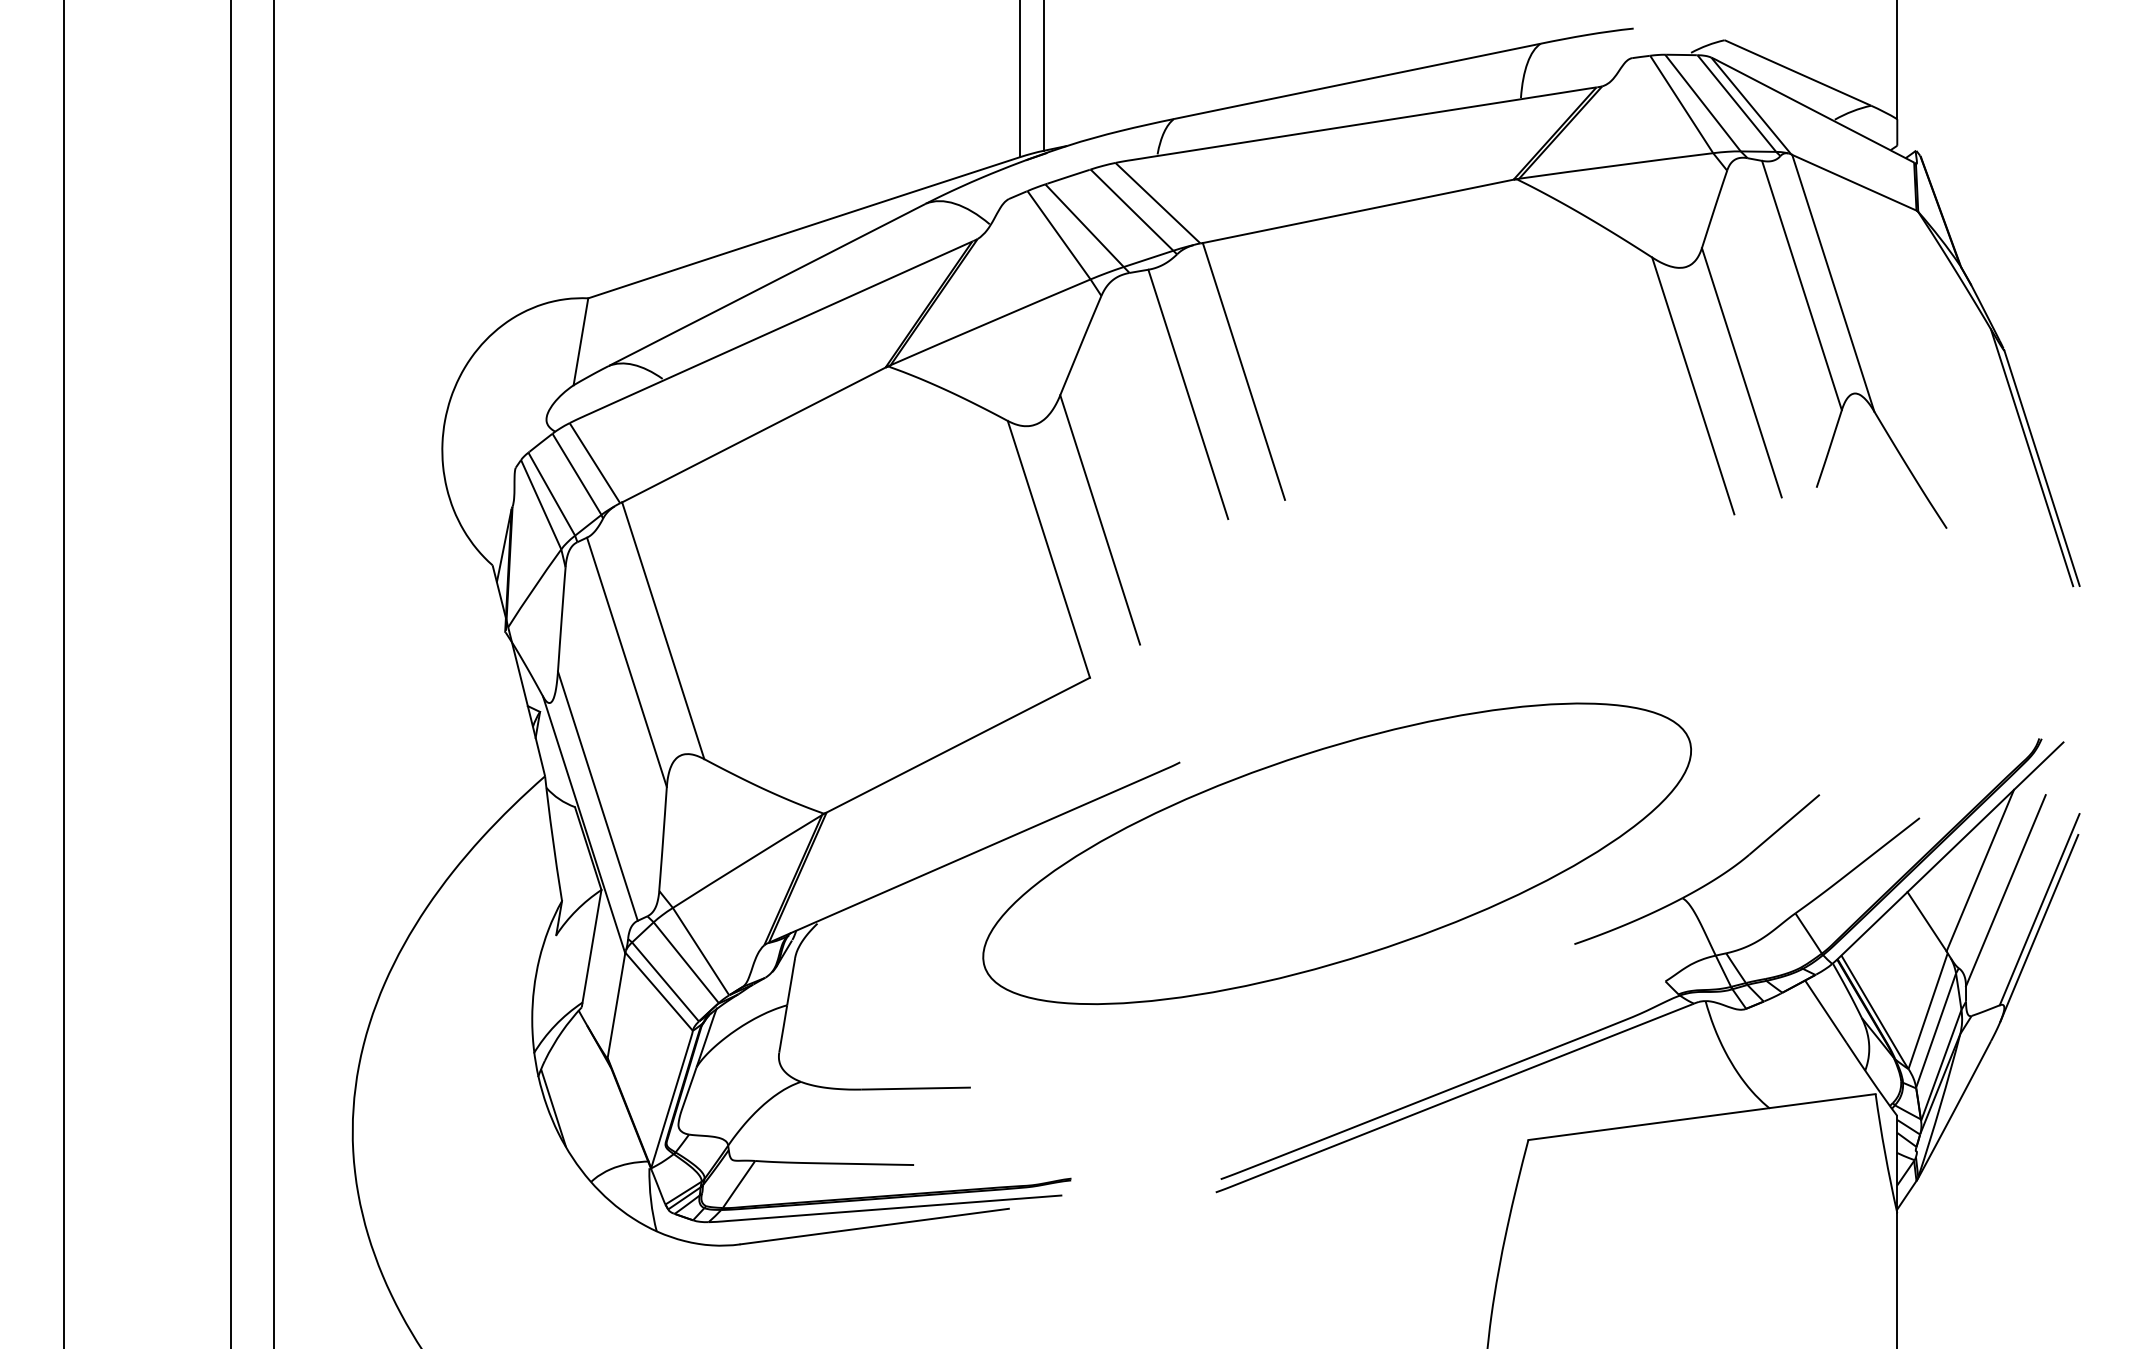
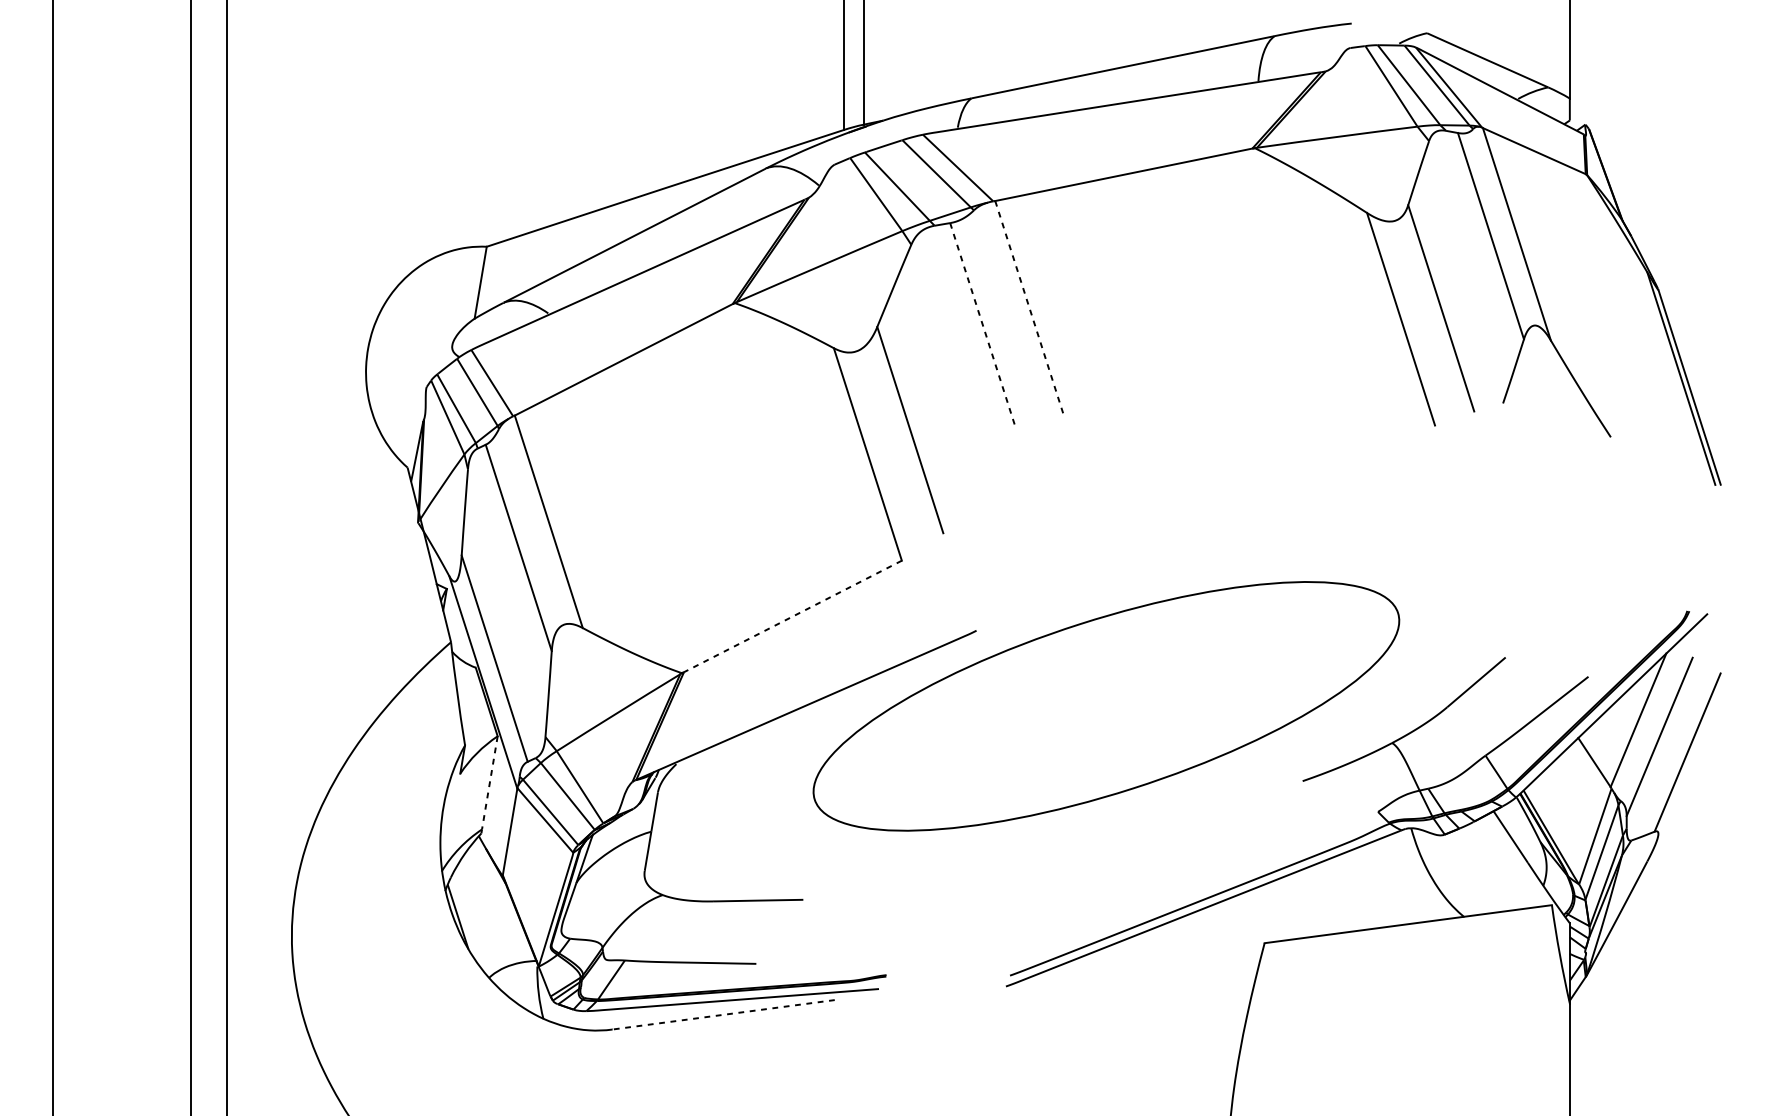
line: (1243, 371) -> (1028, 307), solid -> dashed
line: (1188, 394) -> (983, 326), solid -> dashed
line: (958, 745) -> (793, 616), solid -> dashed
line: (2039, 928) -> (1687, 768), removed
line: (591, 946) -> (489, 783), solid -> dashed
line: (874, 1226) -> (723, 1014), solid -> dashed

